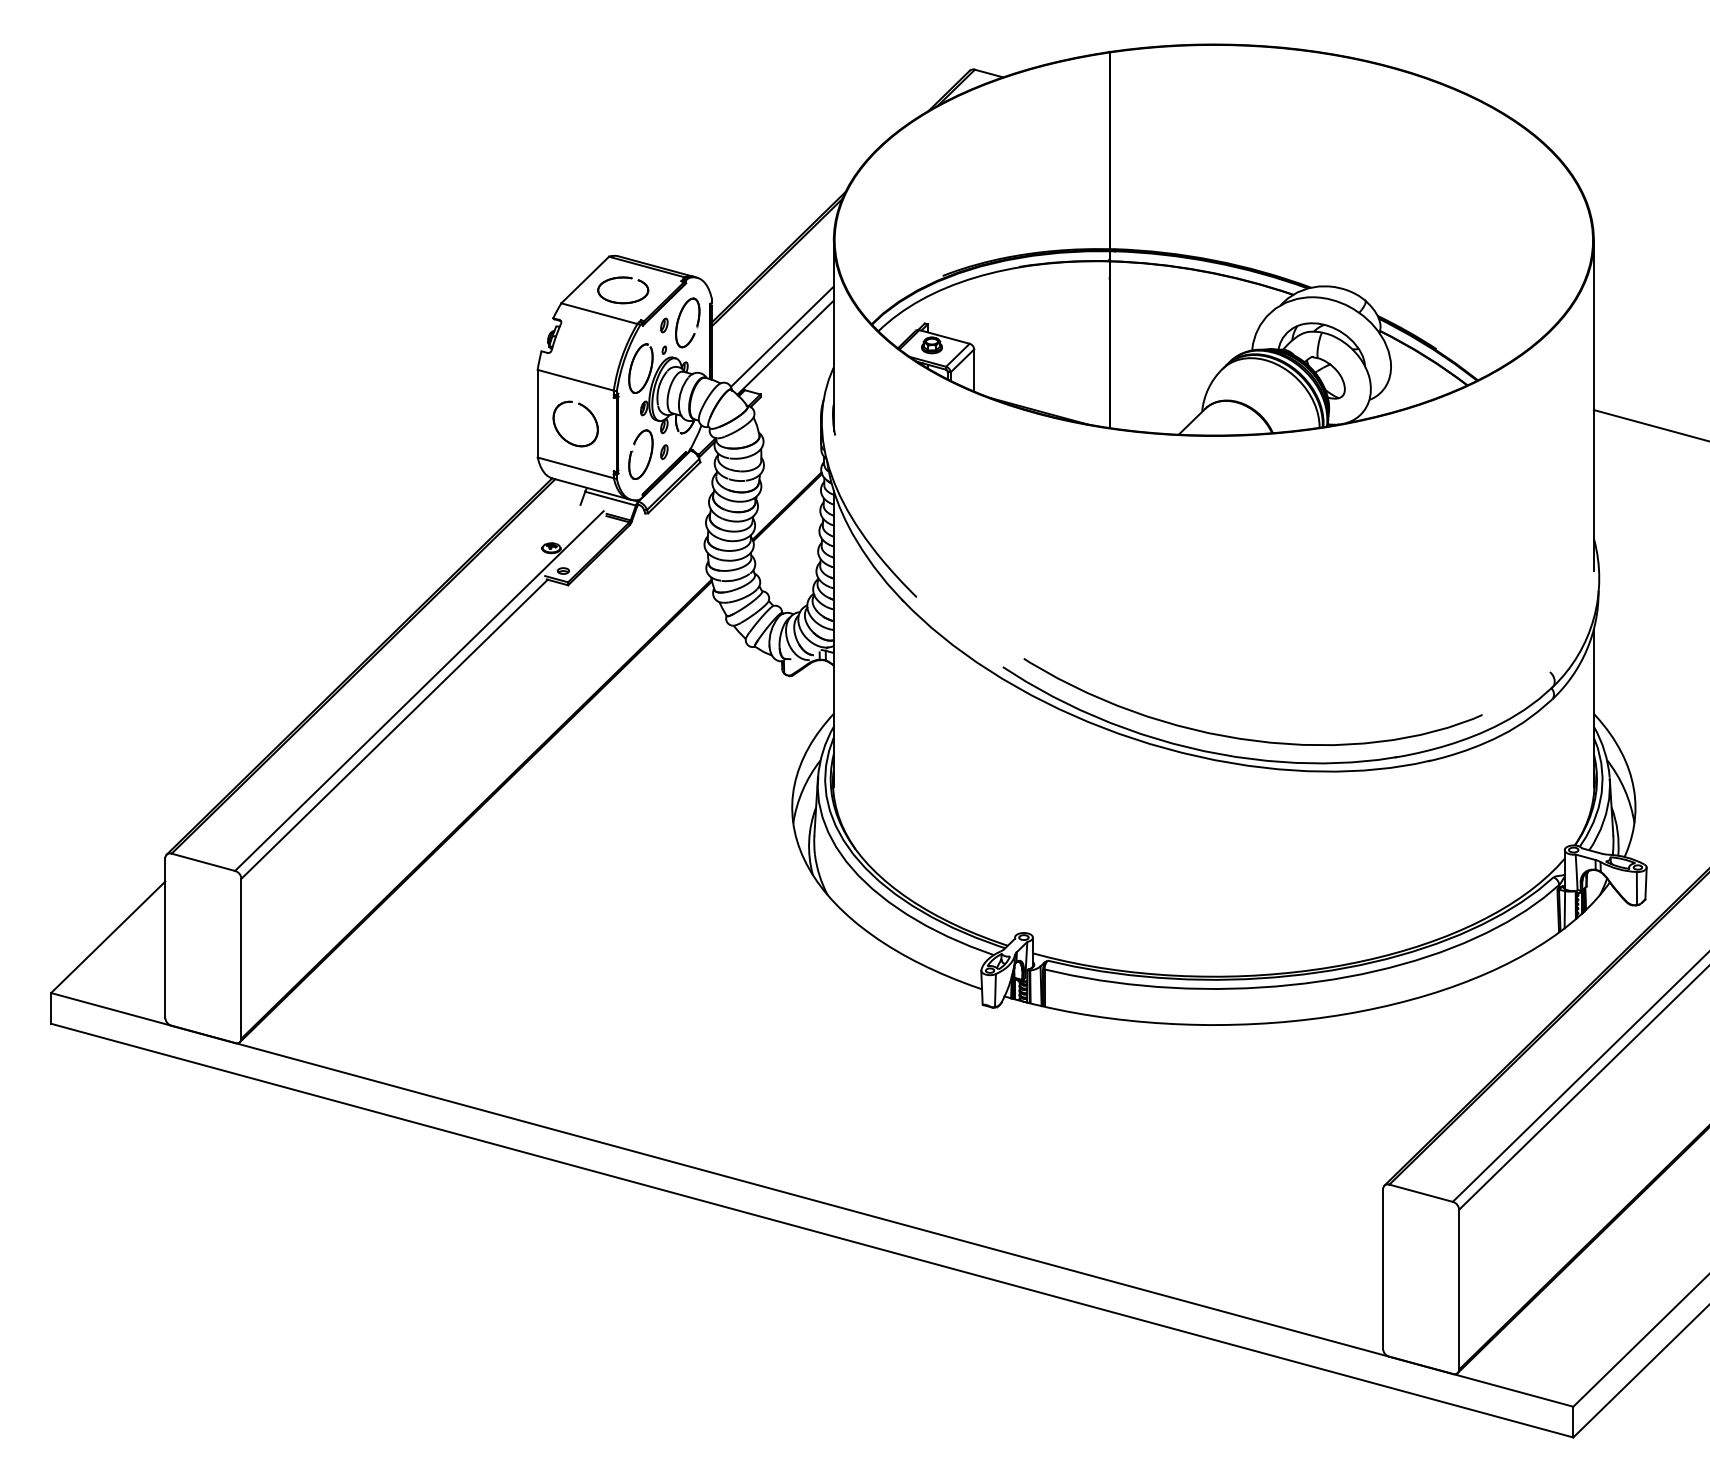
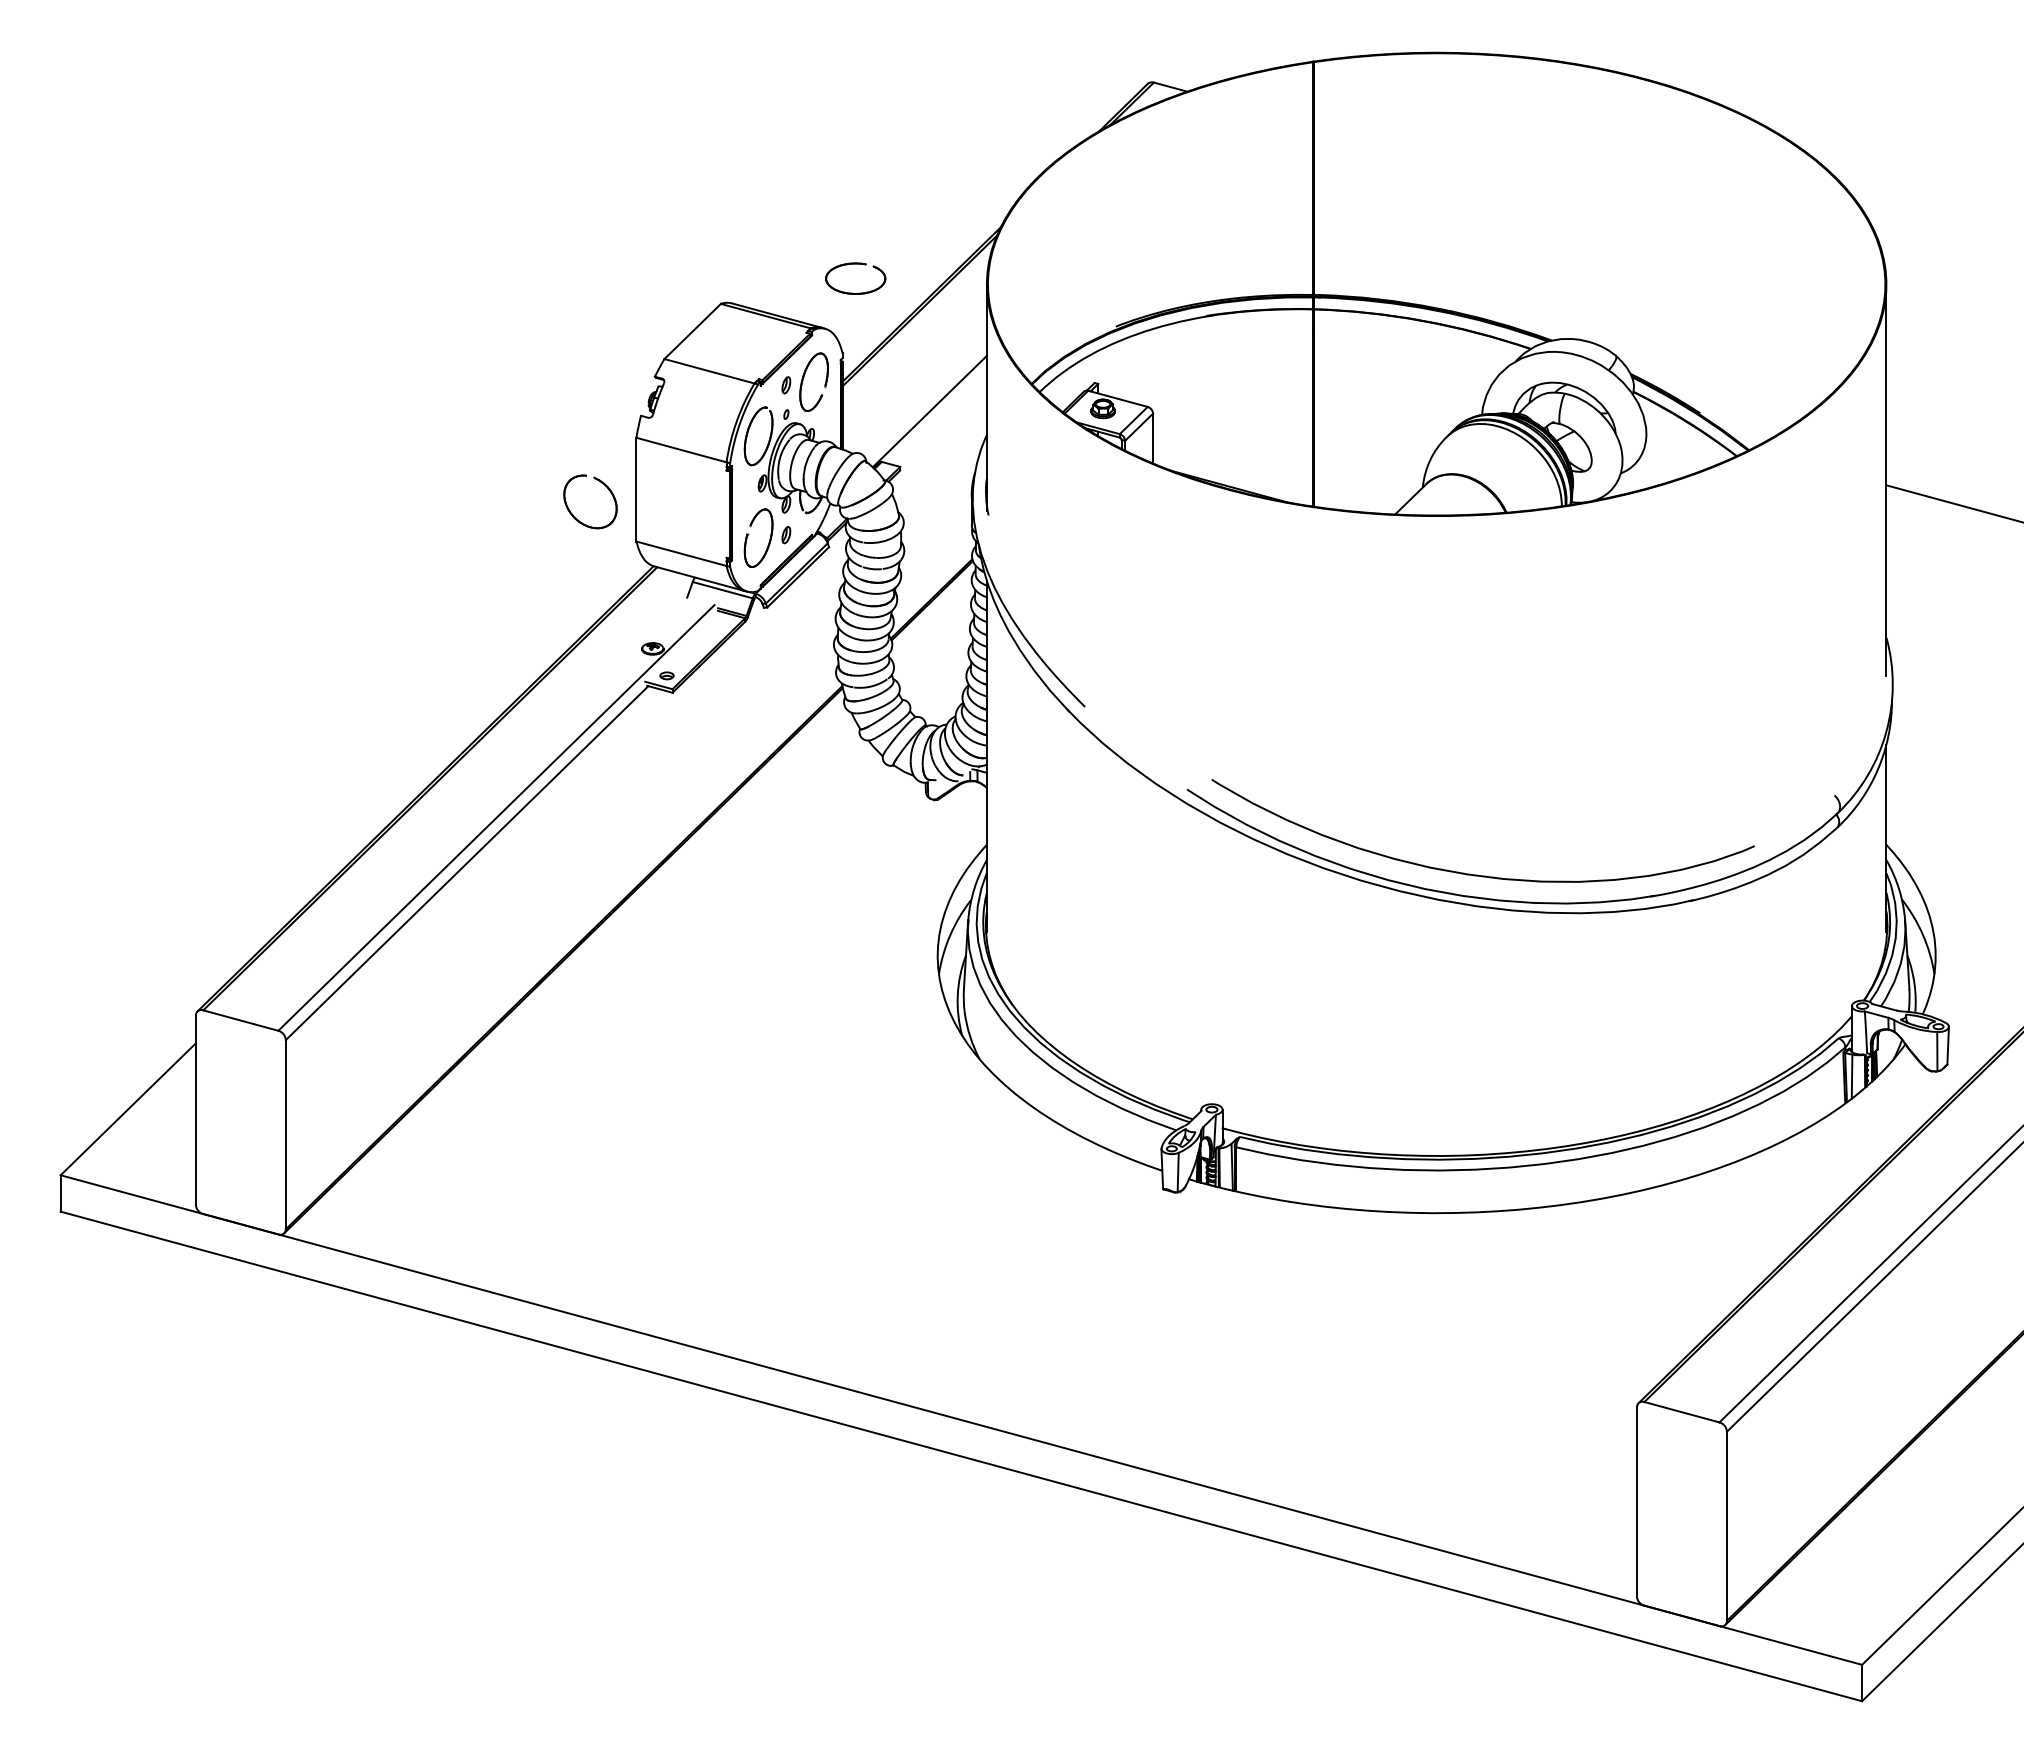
part: (623, 278) -> (855, 264), moved
line: (781, 336) -> (925, 398), removed
part: (585, 408) -> (601, 483), moved

